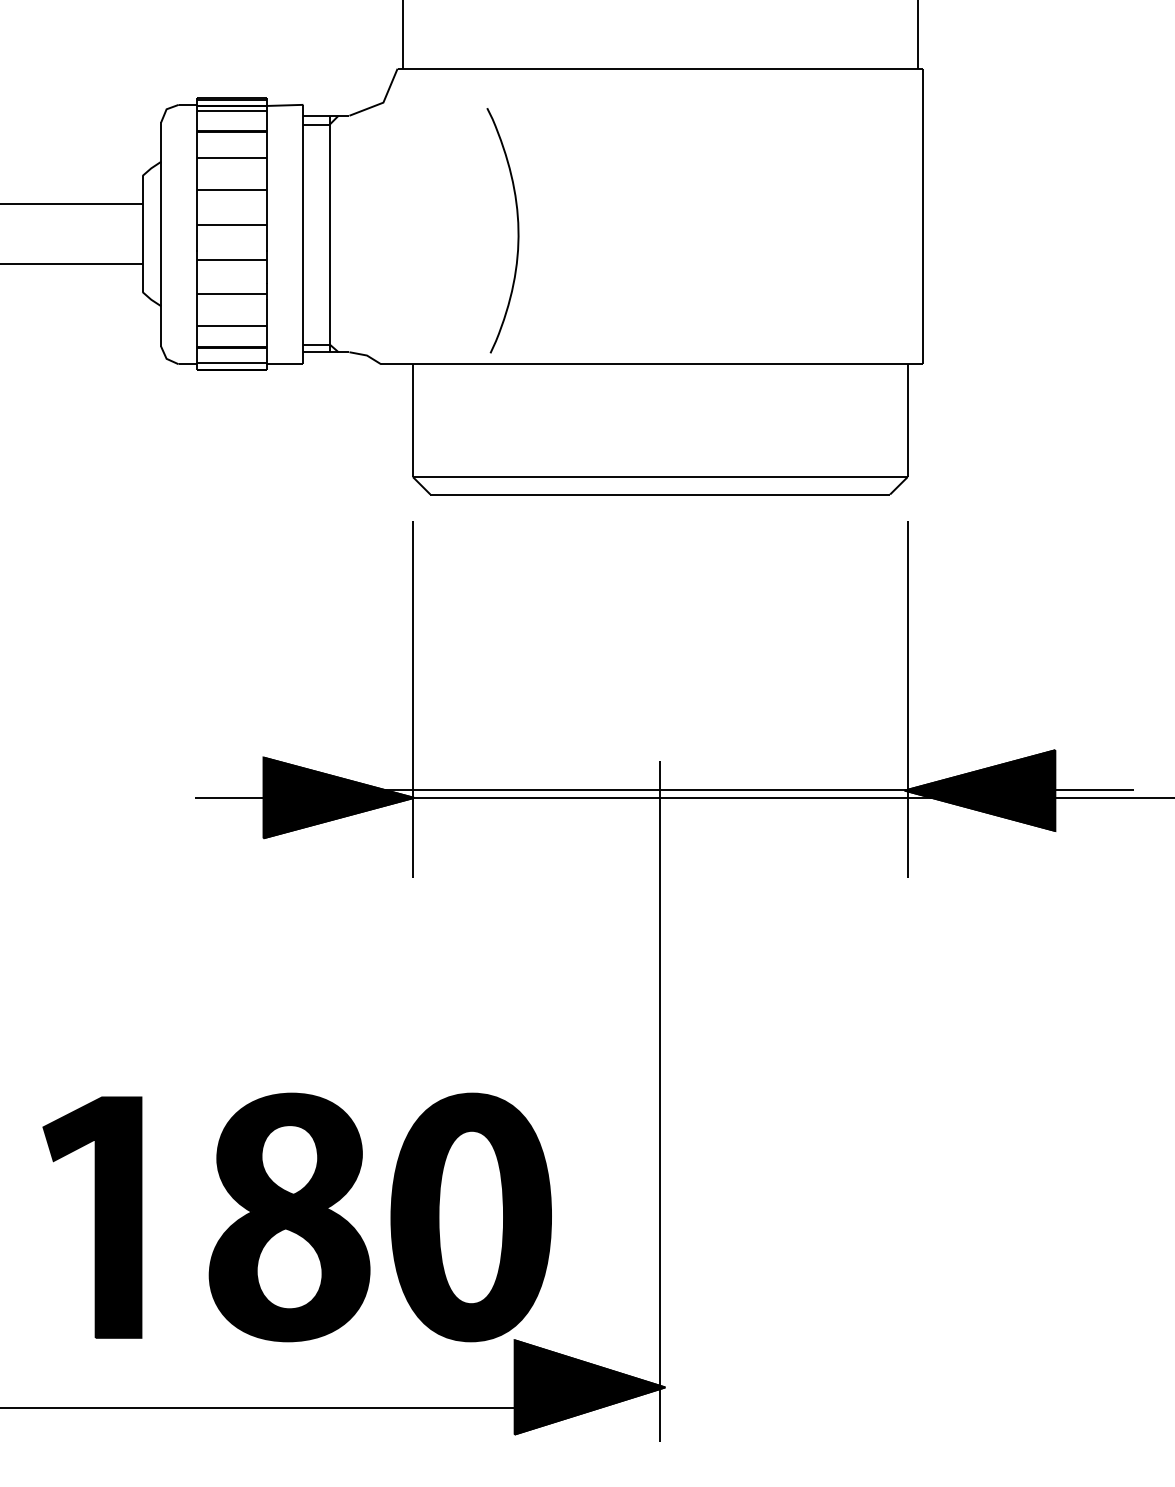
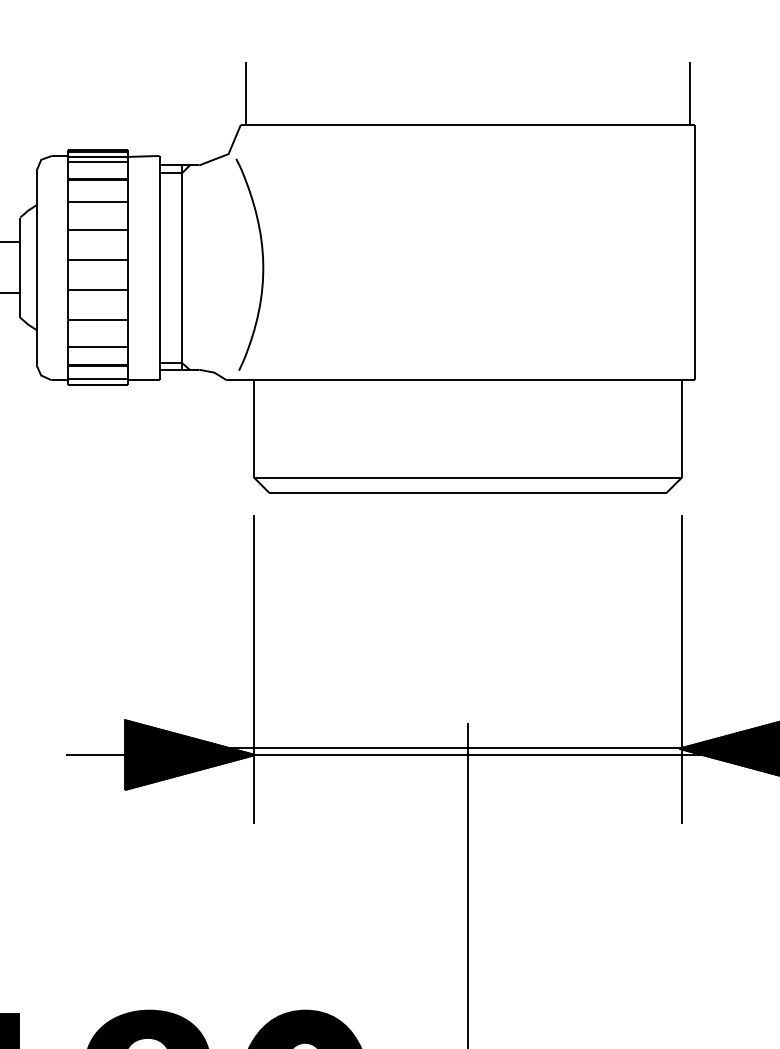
part: (517, 230) -> (262, 264), moved

